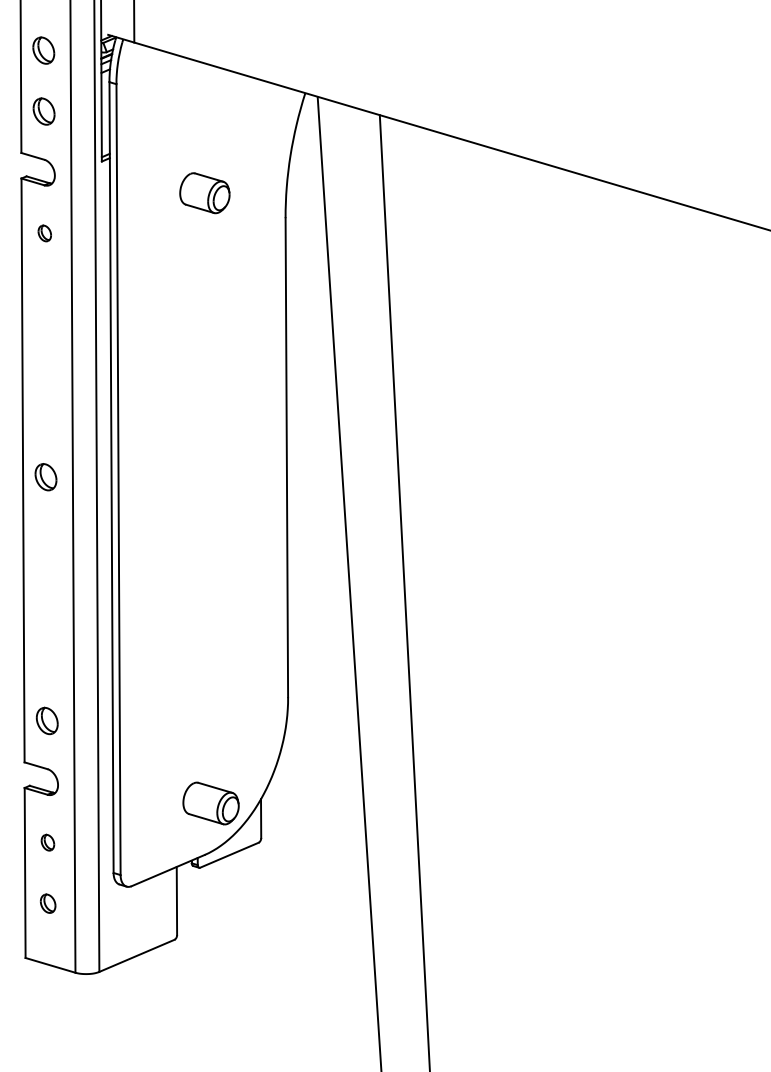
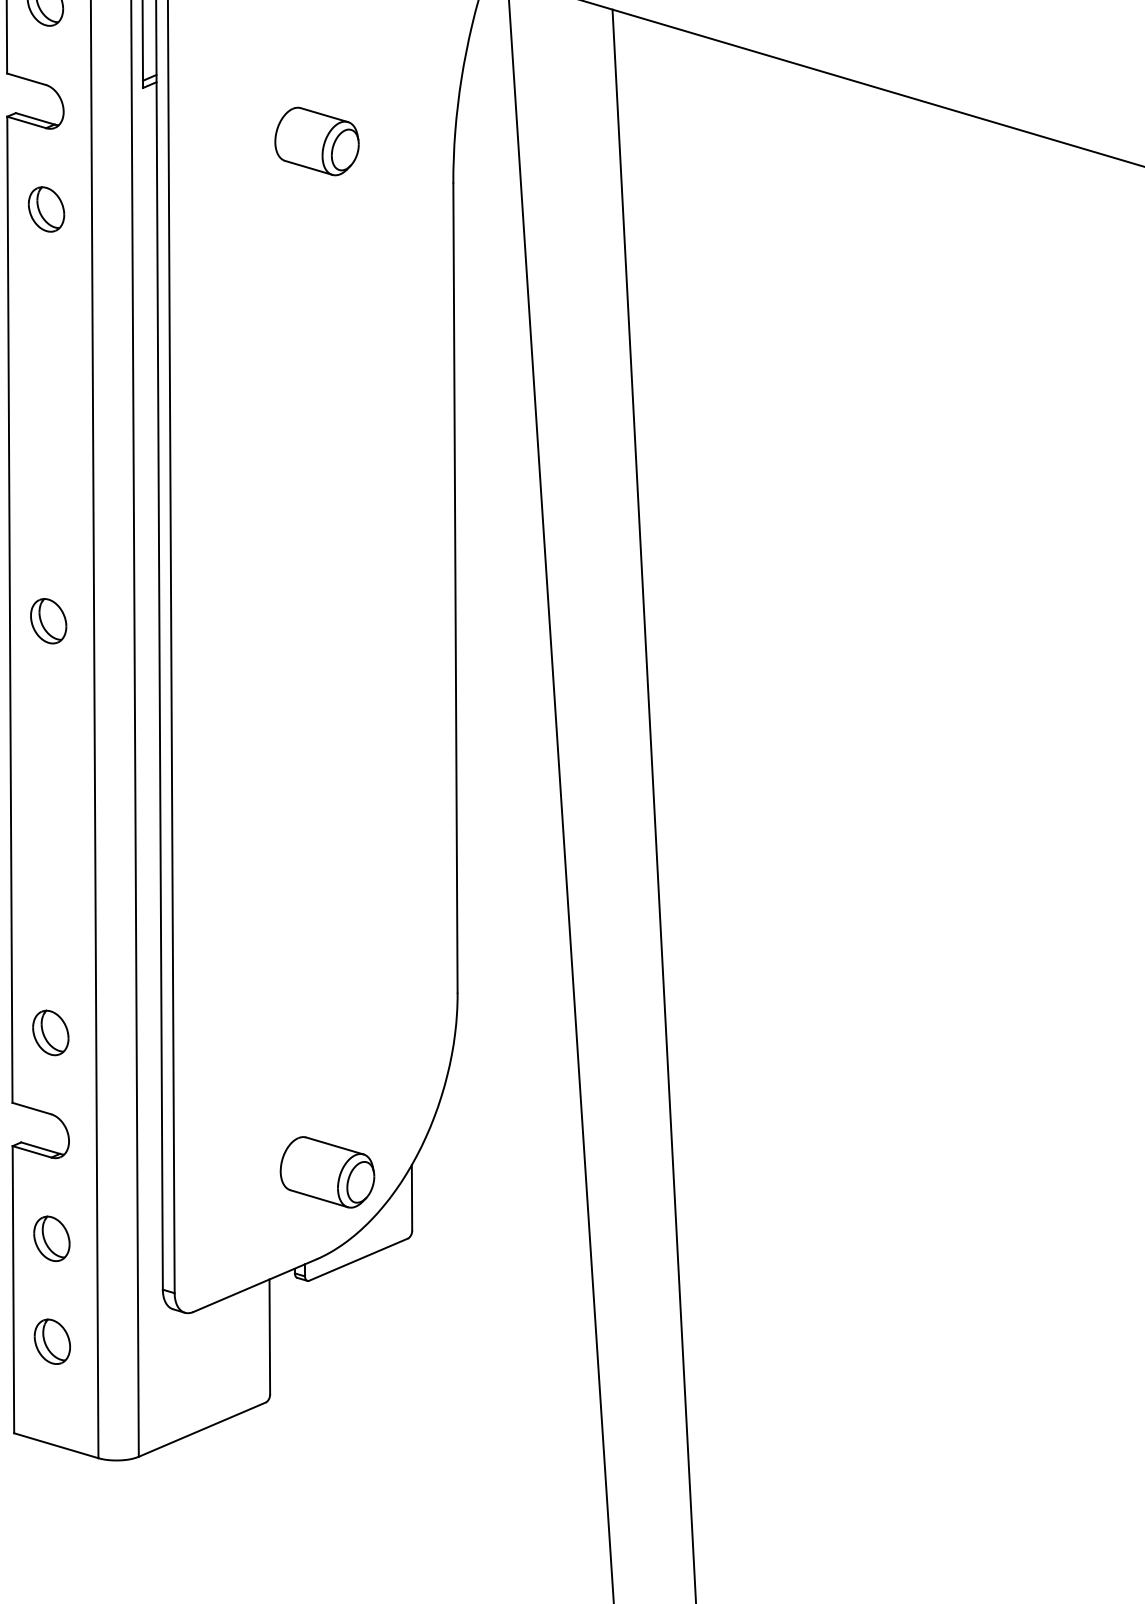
part: (44, 233) -> (46, 209), size x1.67
part: (47, 842) -> (51, 1238), size x1.67
part: (47, 903) -> (51, 1341), size x1.43

